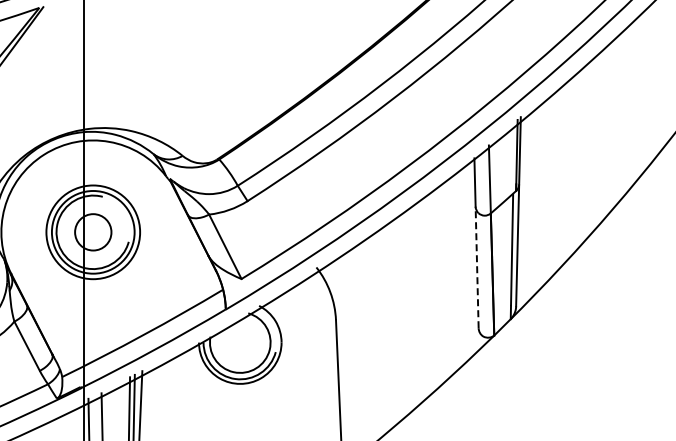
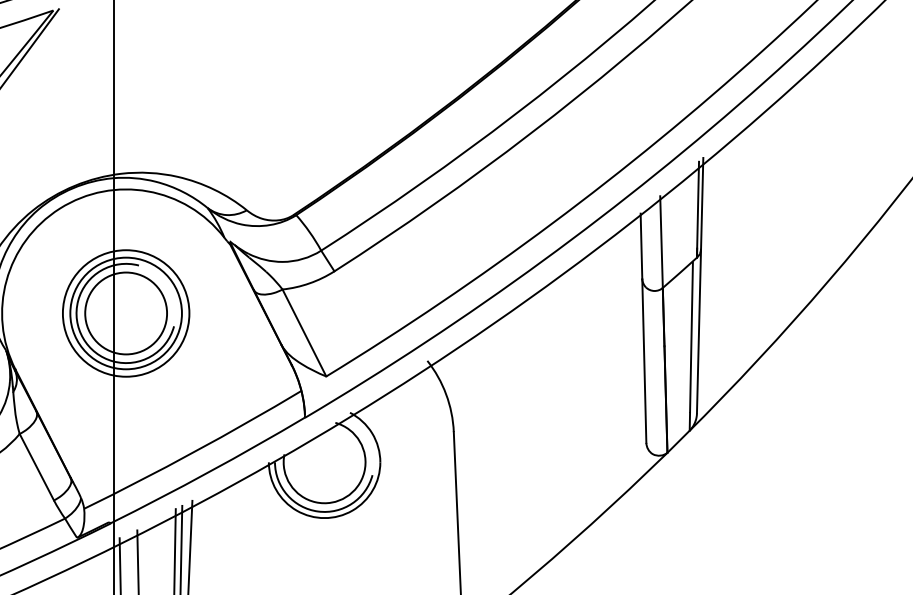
circle: (92, 232) -> (125, 313), size x1.67
line: (477, 267) -> (644, 360), dashed -> solid

